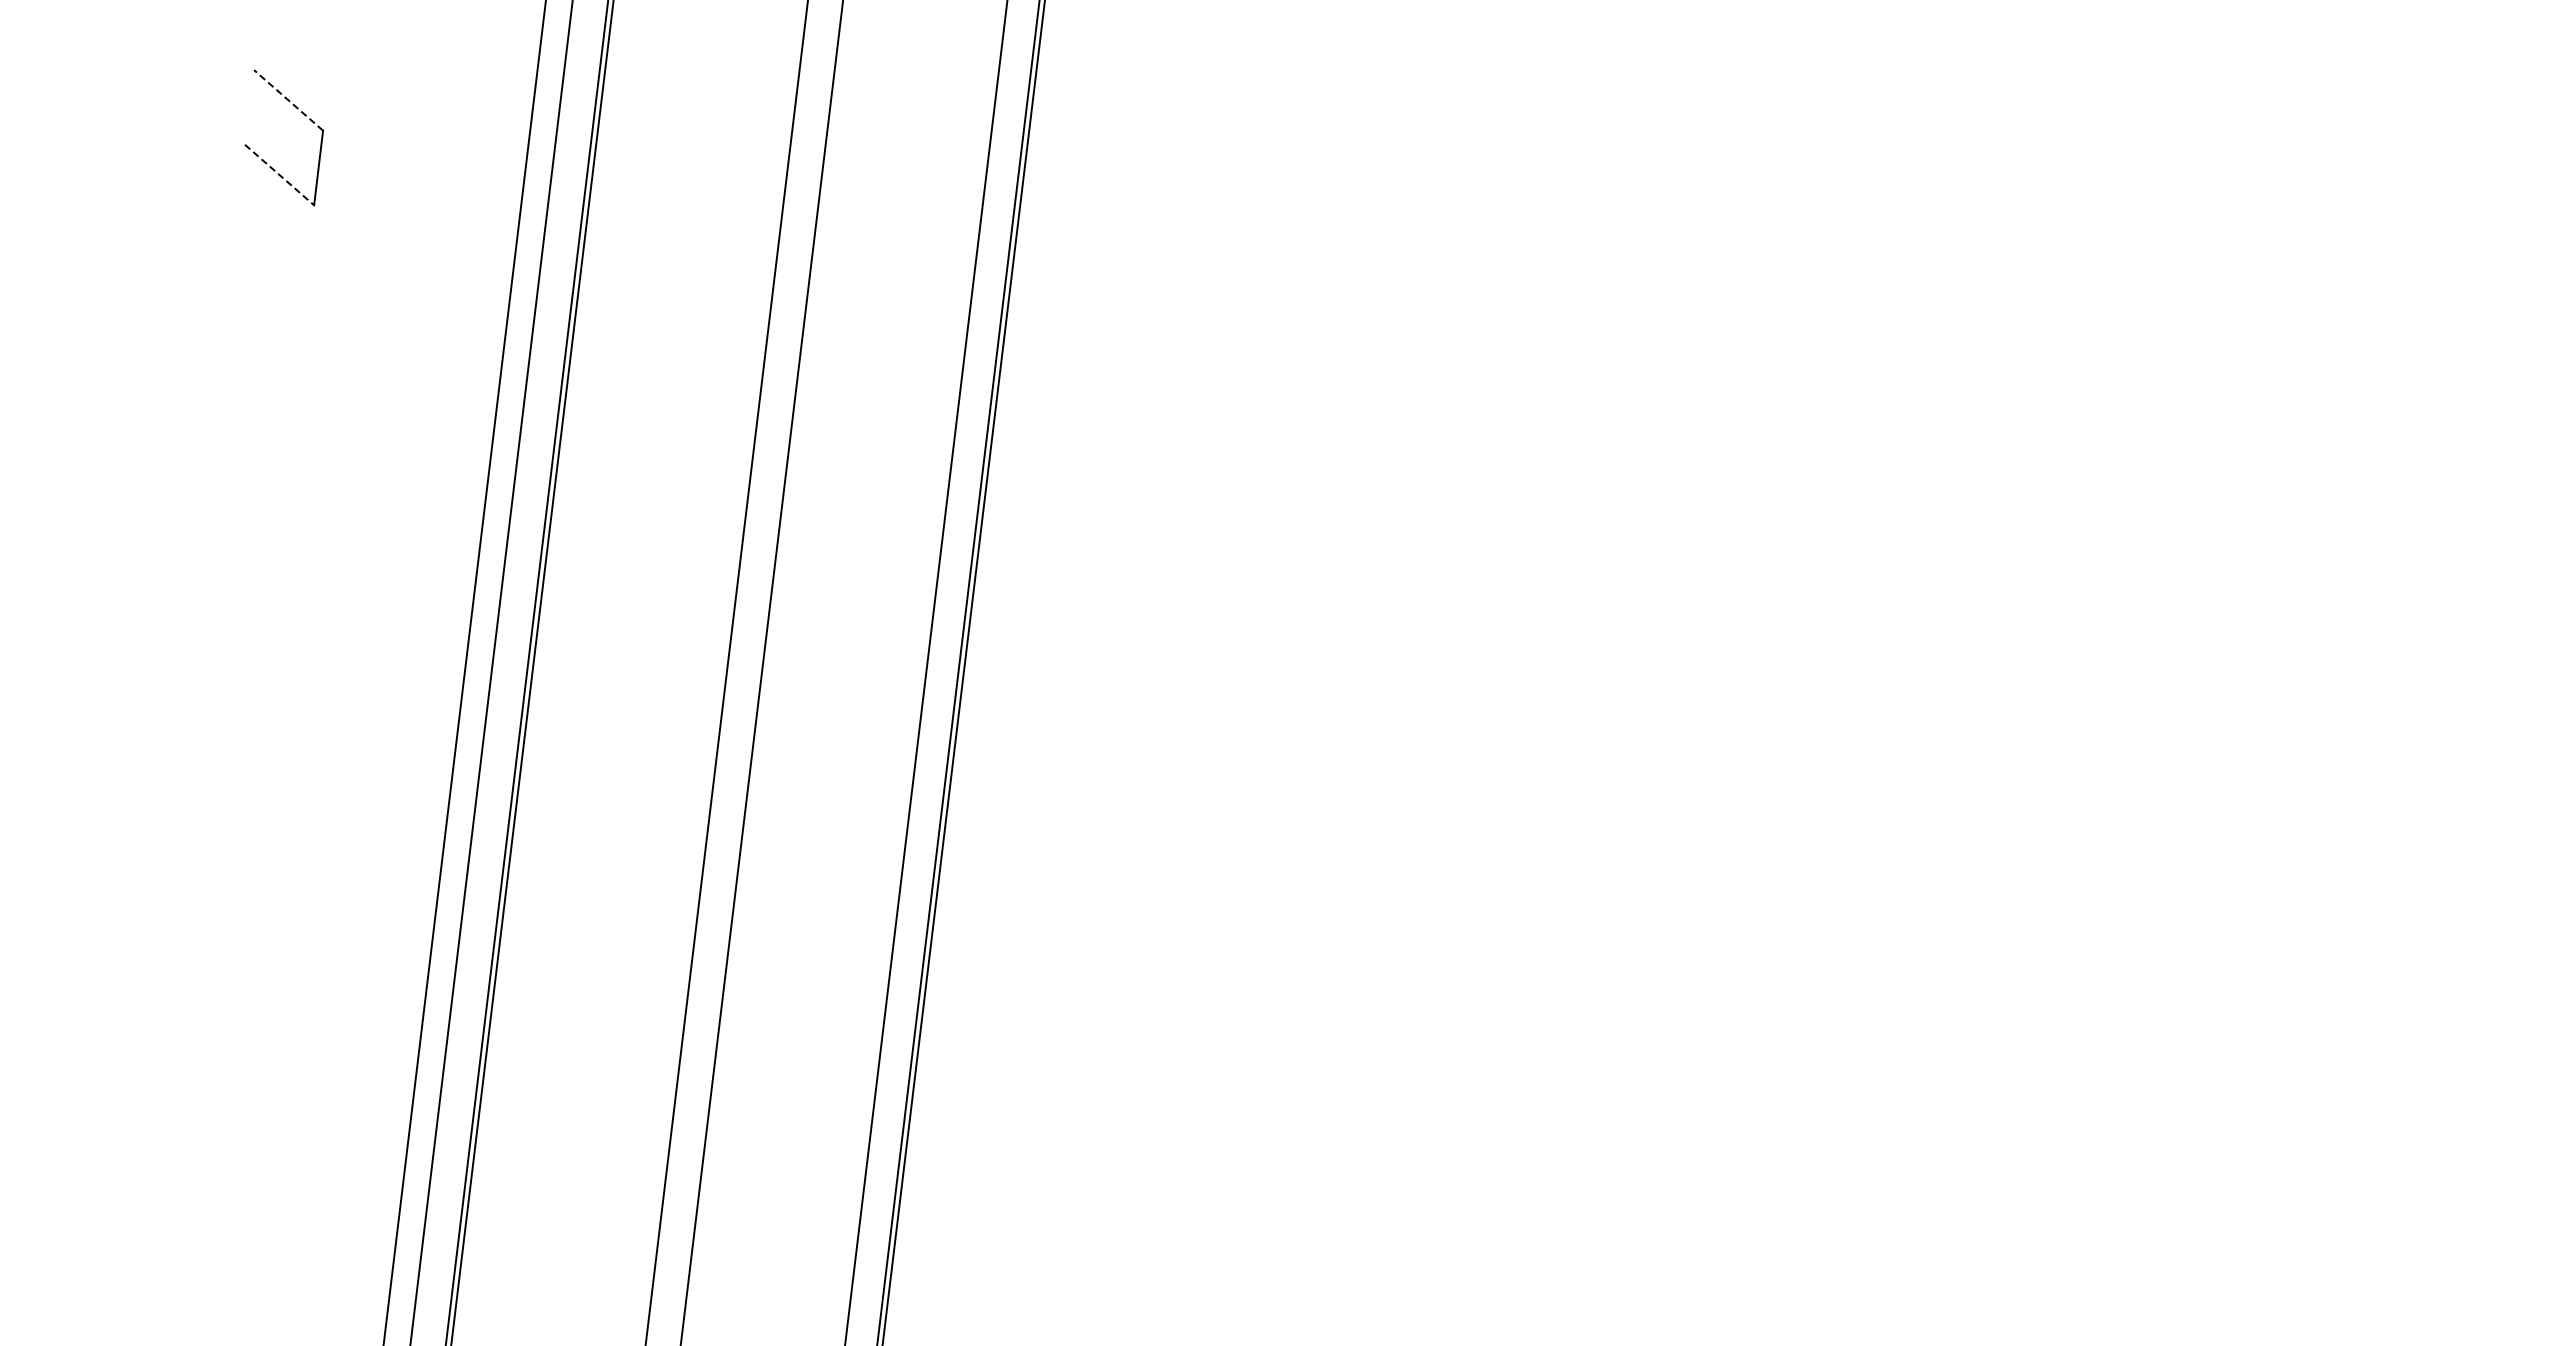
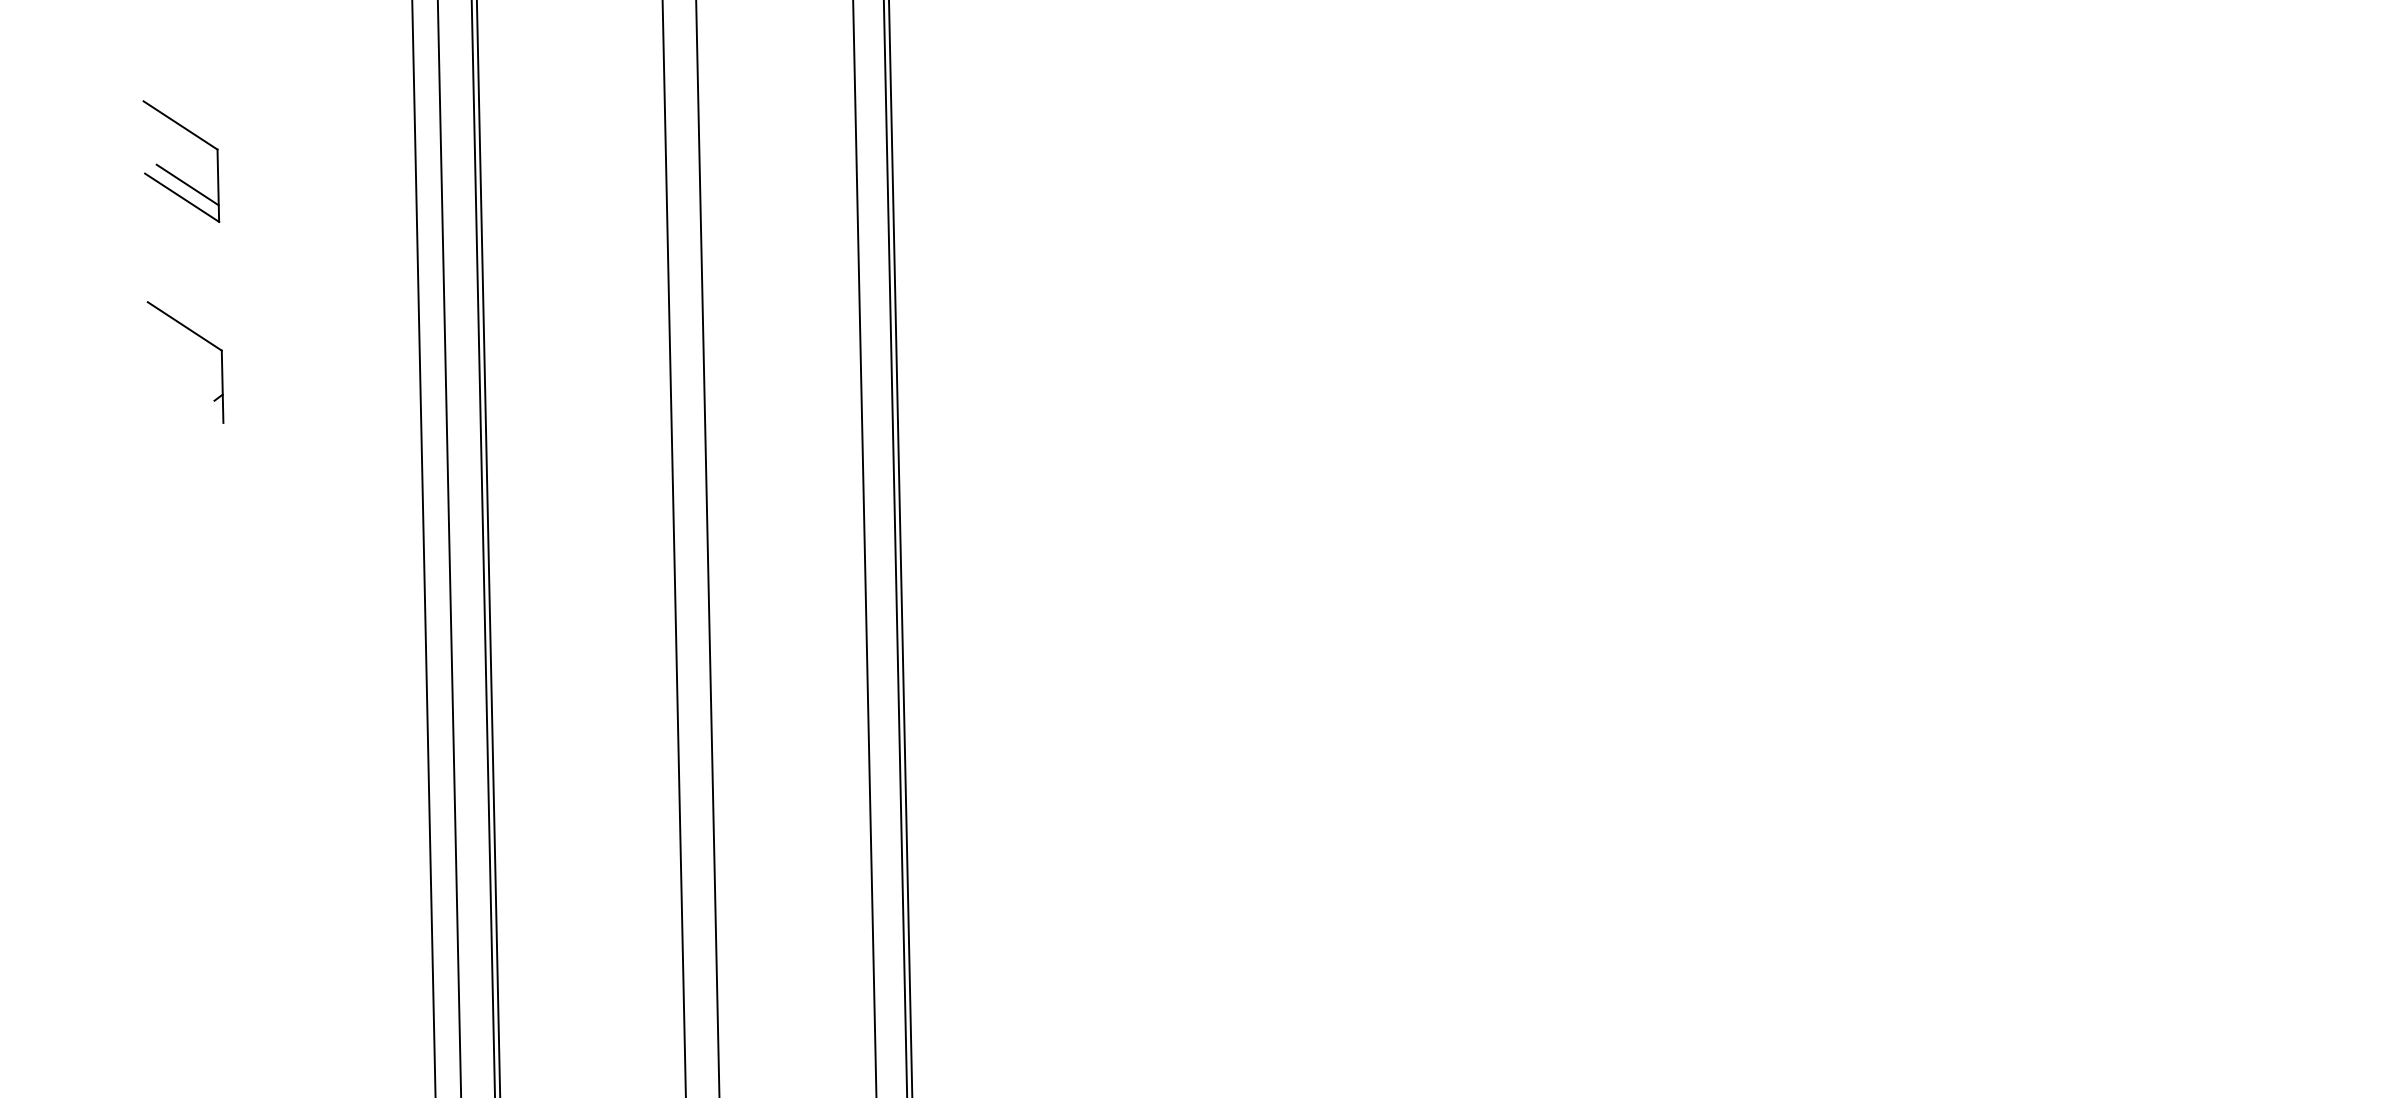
line: (288, 100) -> (180, 125), dashed -> solid
line: (287, 162) -> (187, 184), added
line: (279, 175) -> (182, 198), dashed -> solid
part: (279, 323) -> (202, 339), added

